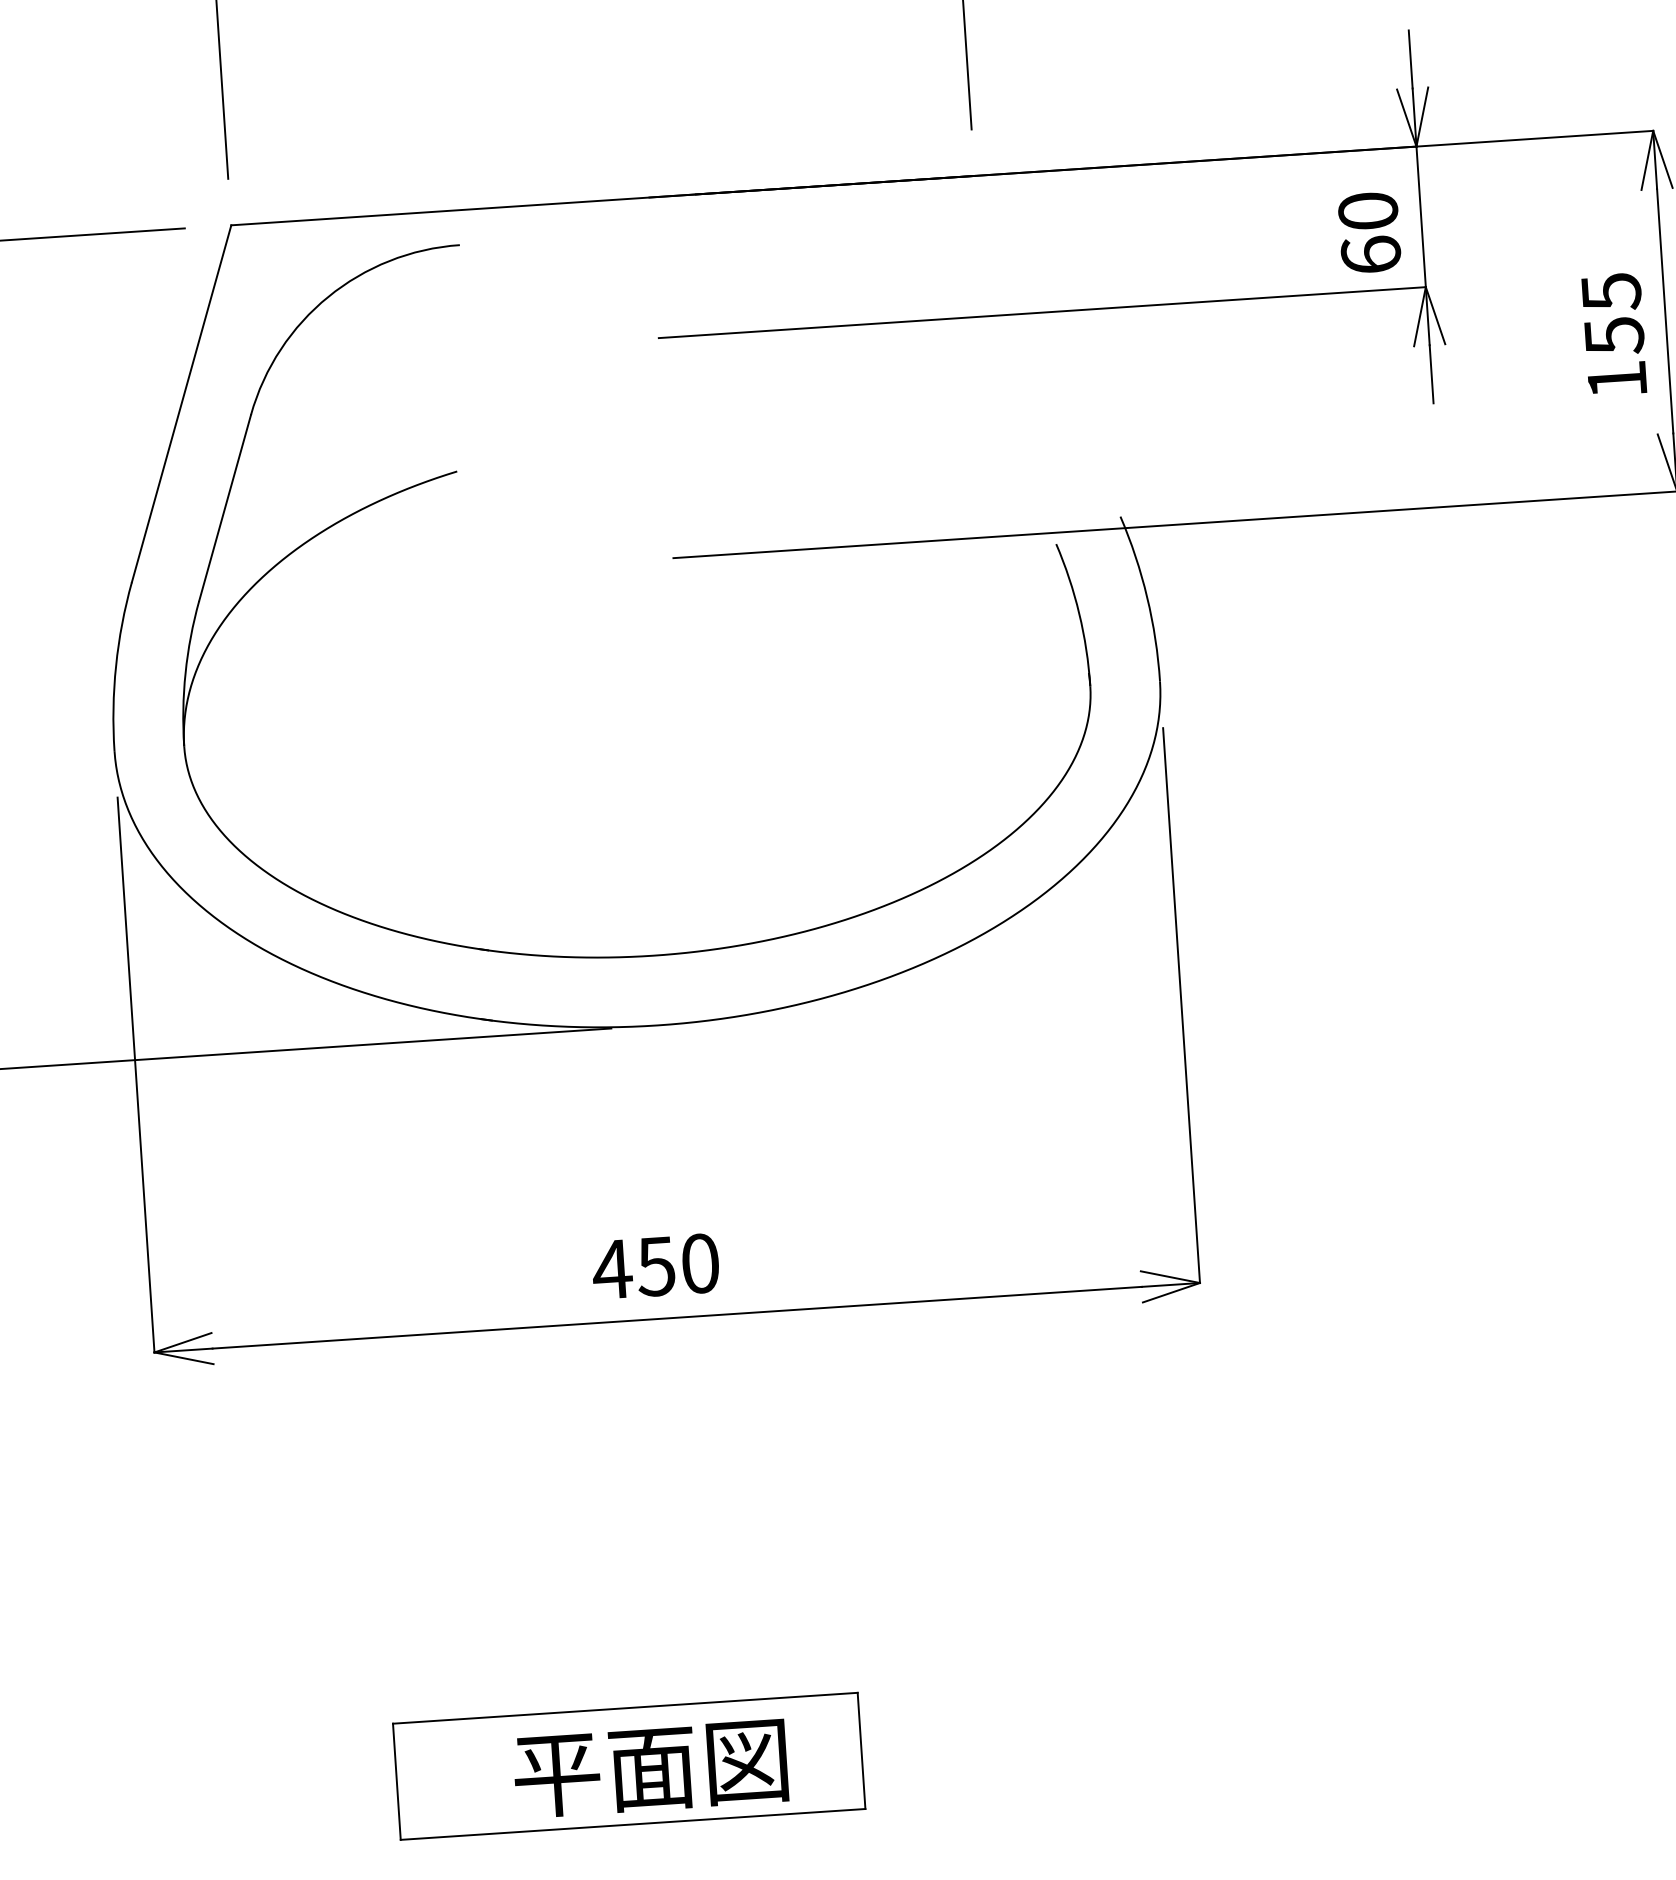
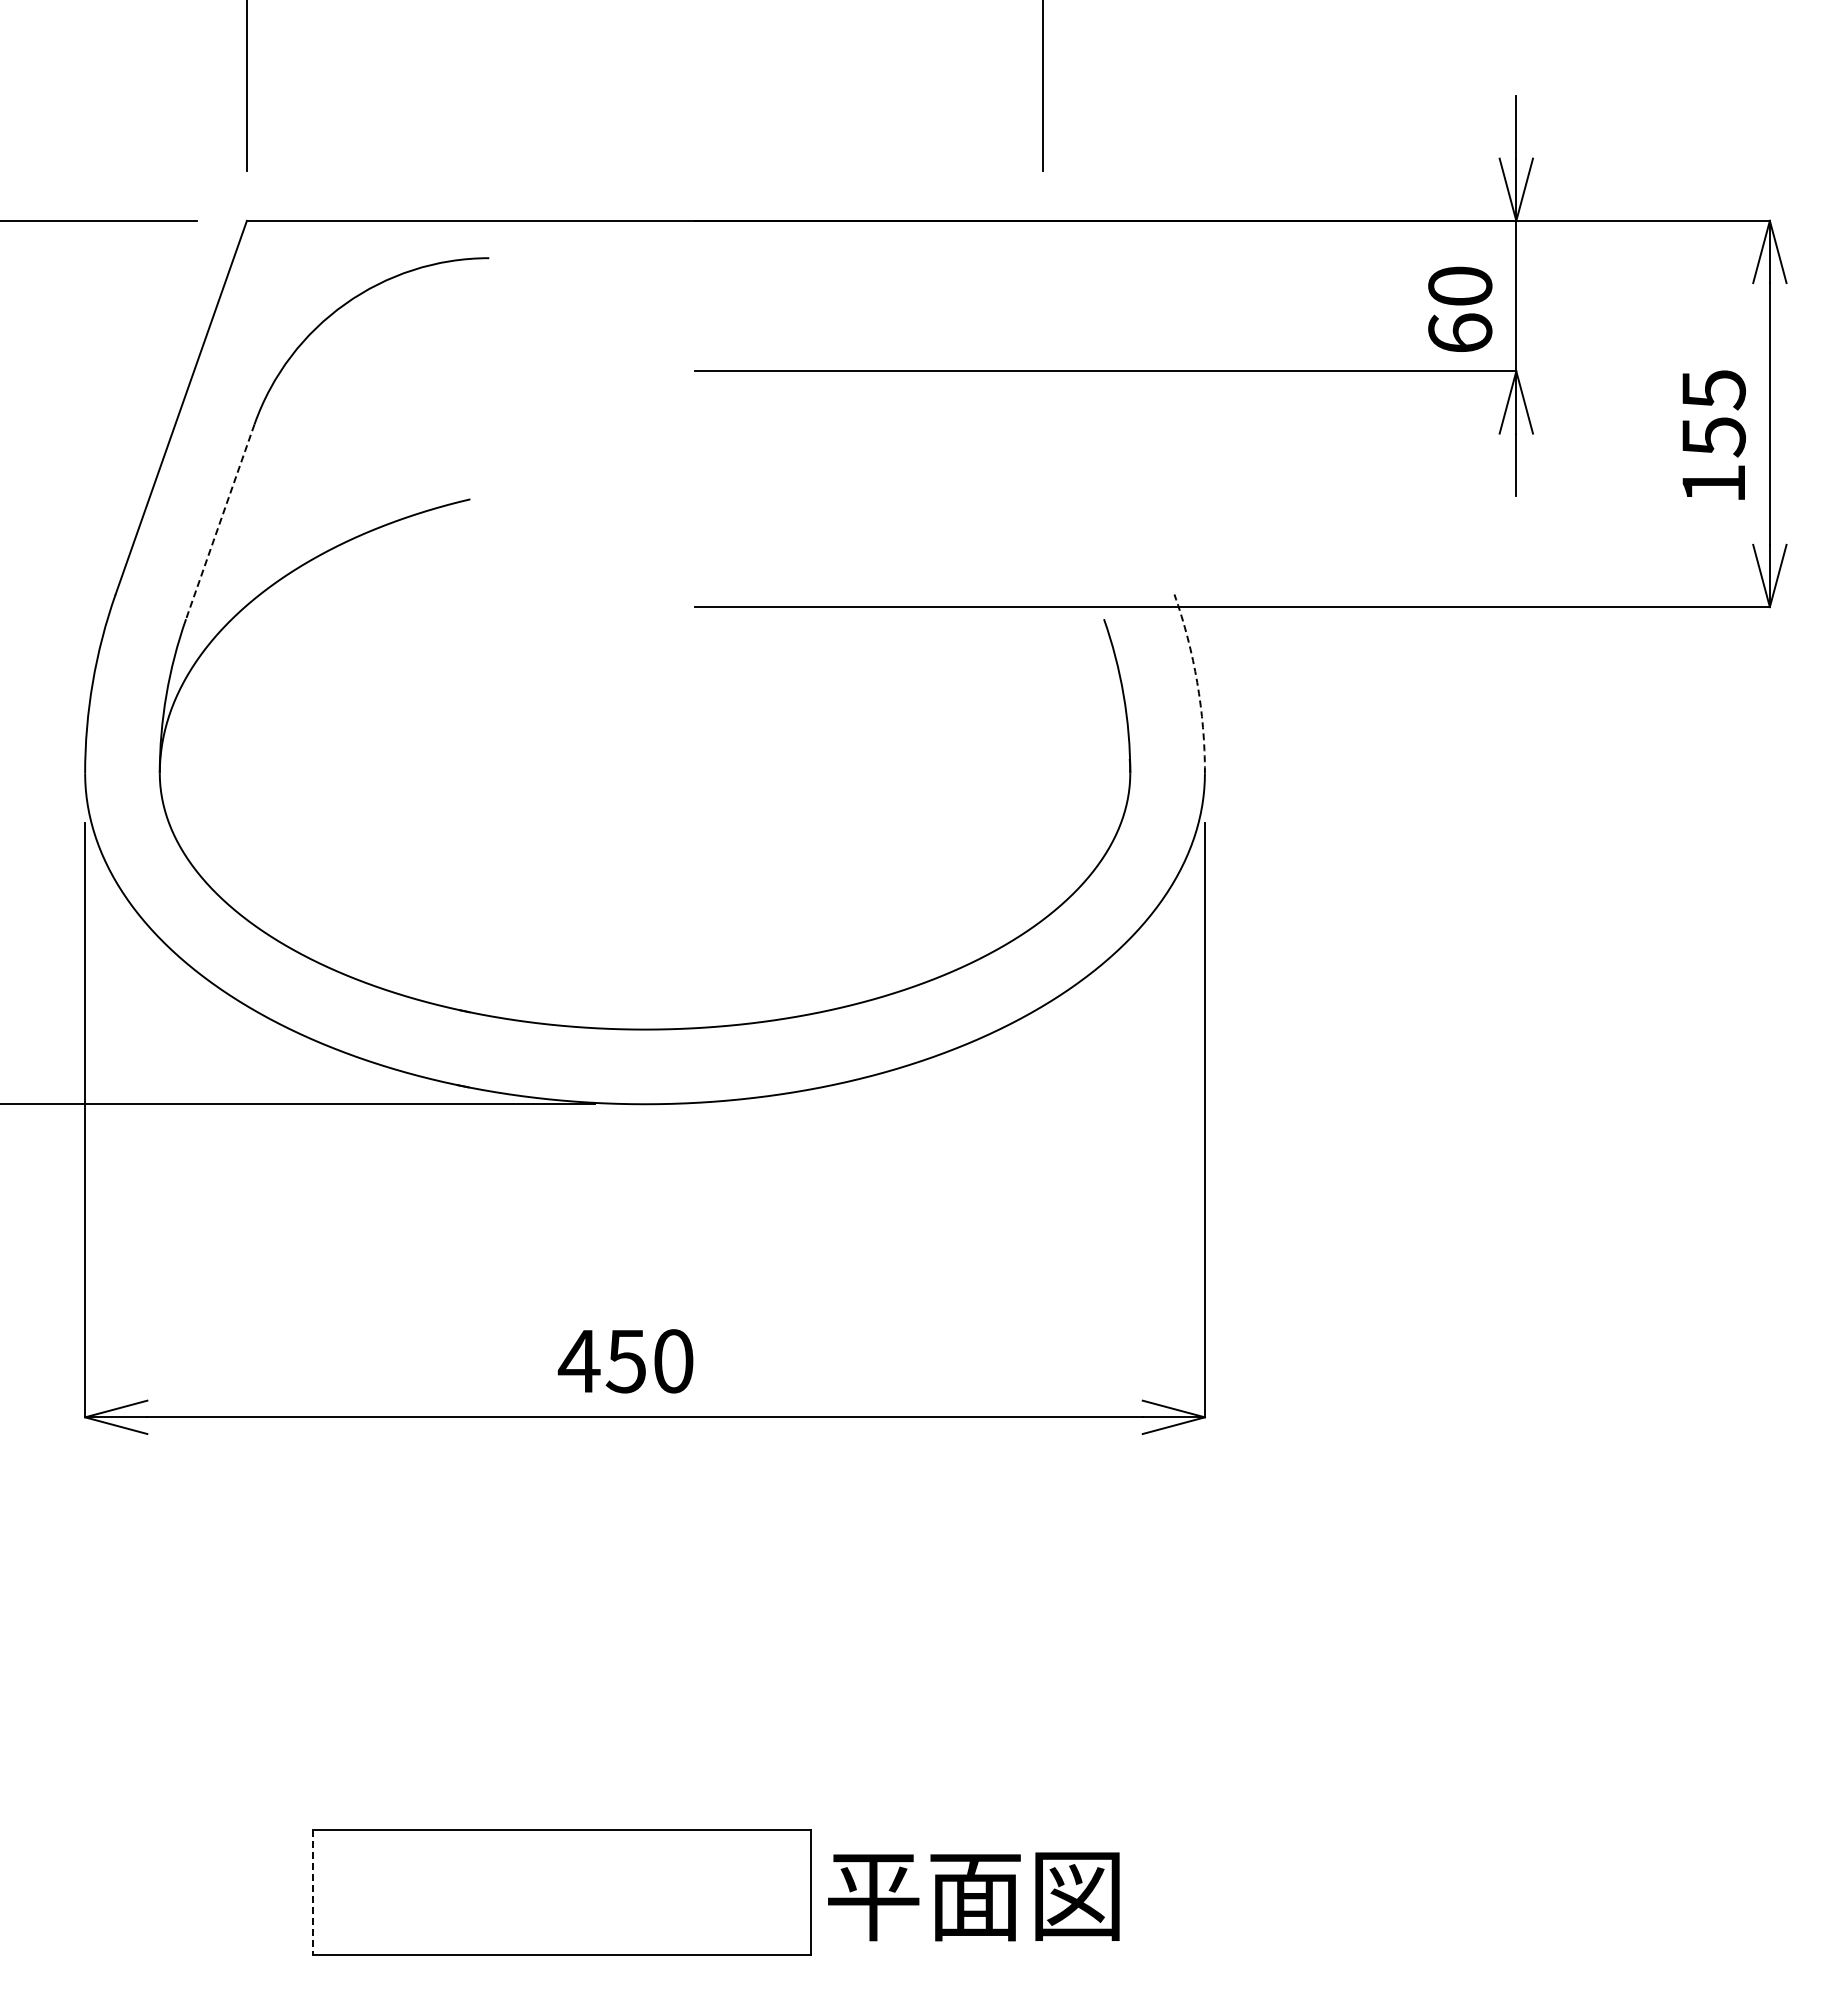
line: (225, 508) -> (220, 522), solid -> dashed
arc: (1147, 597) -> (1197, 682), solid -> dashed
text: (650, 1768) -> (973, 1896), moved
line: (397, 1781) -> (313, 1892), solid -> dashed

